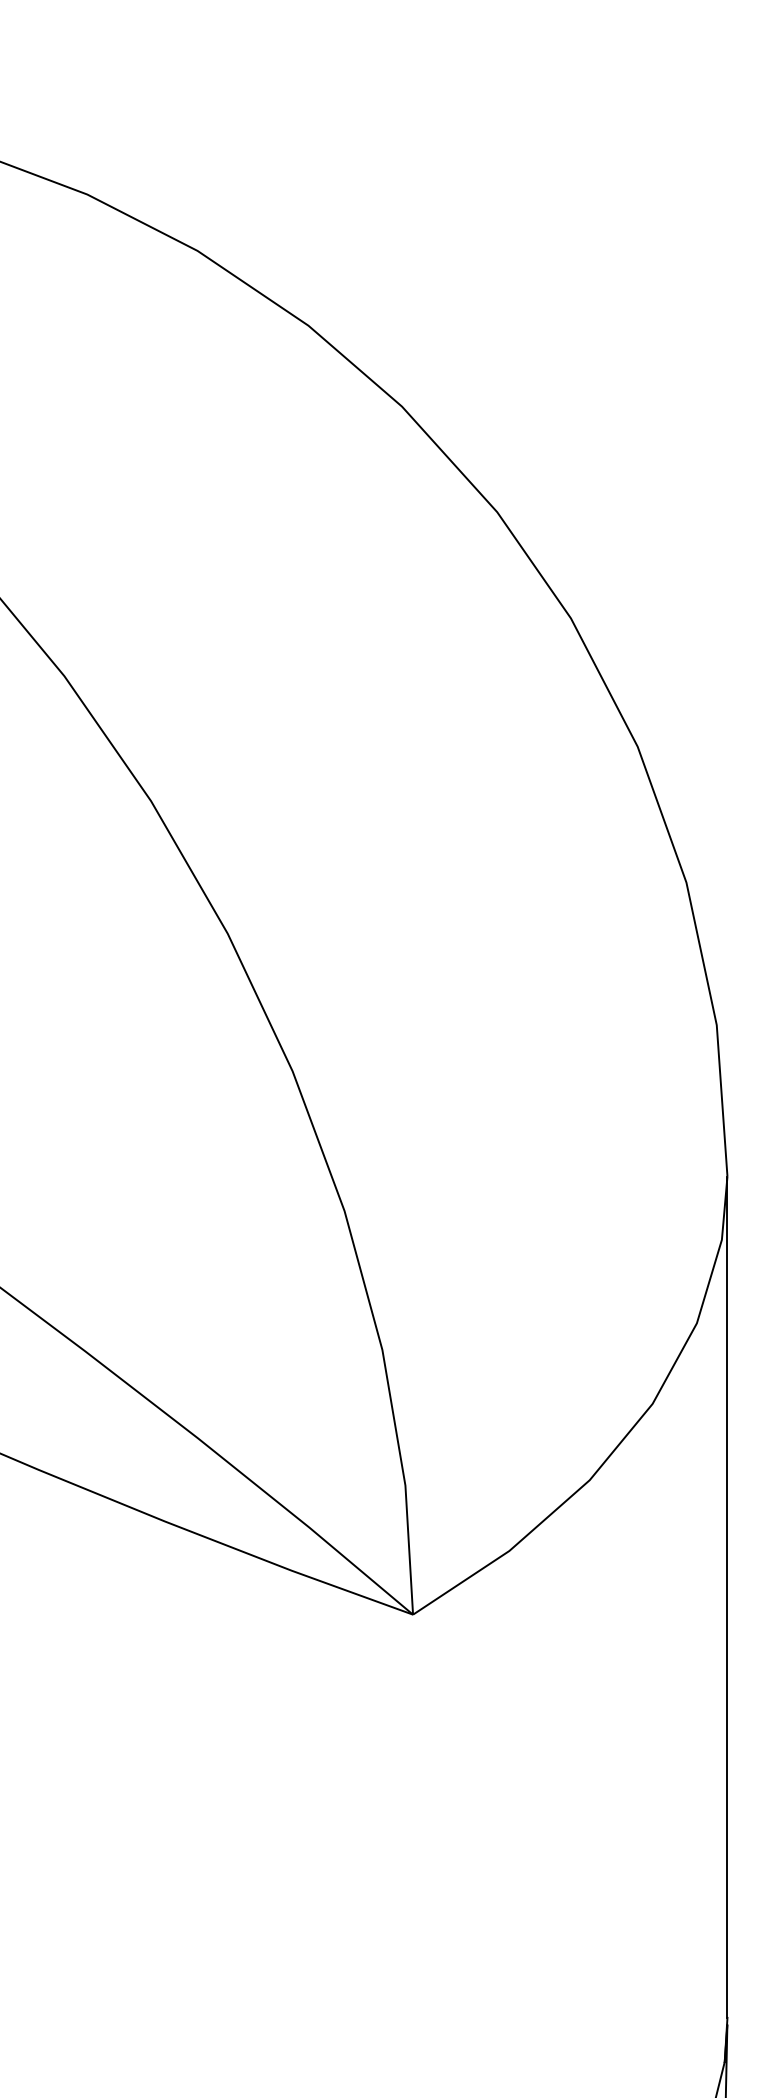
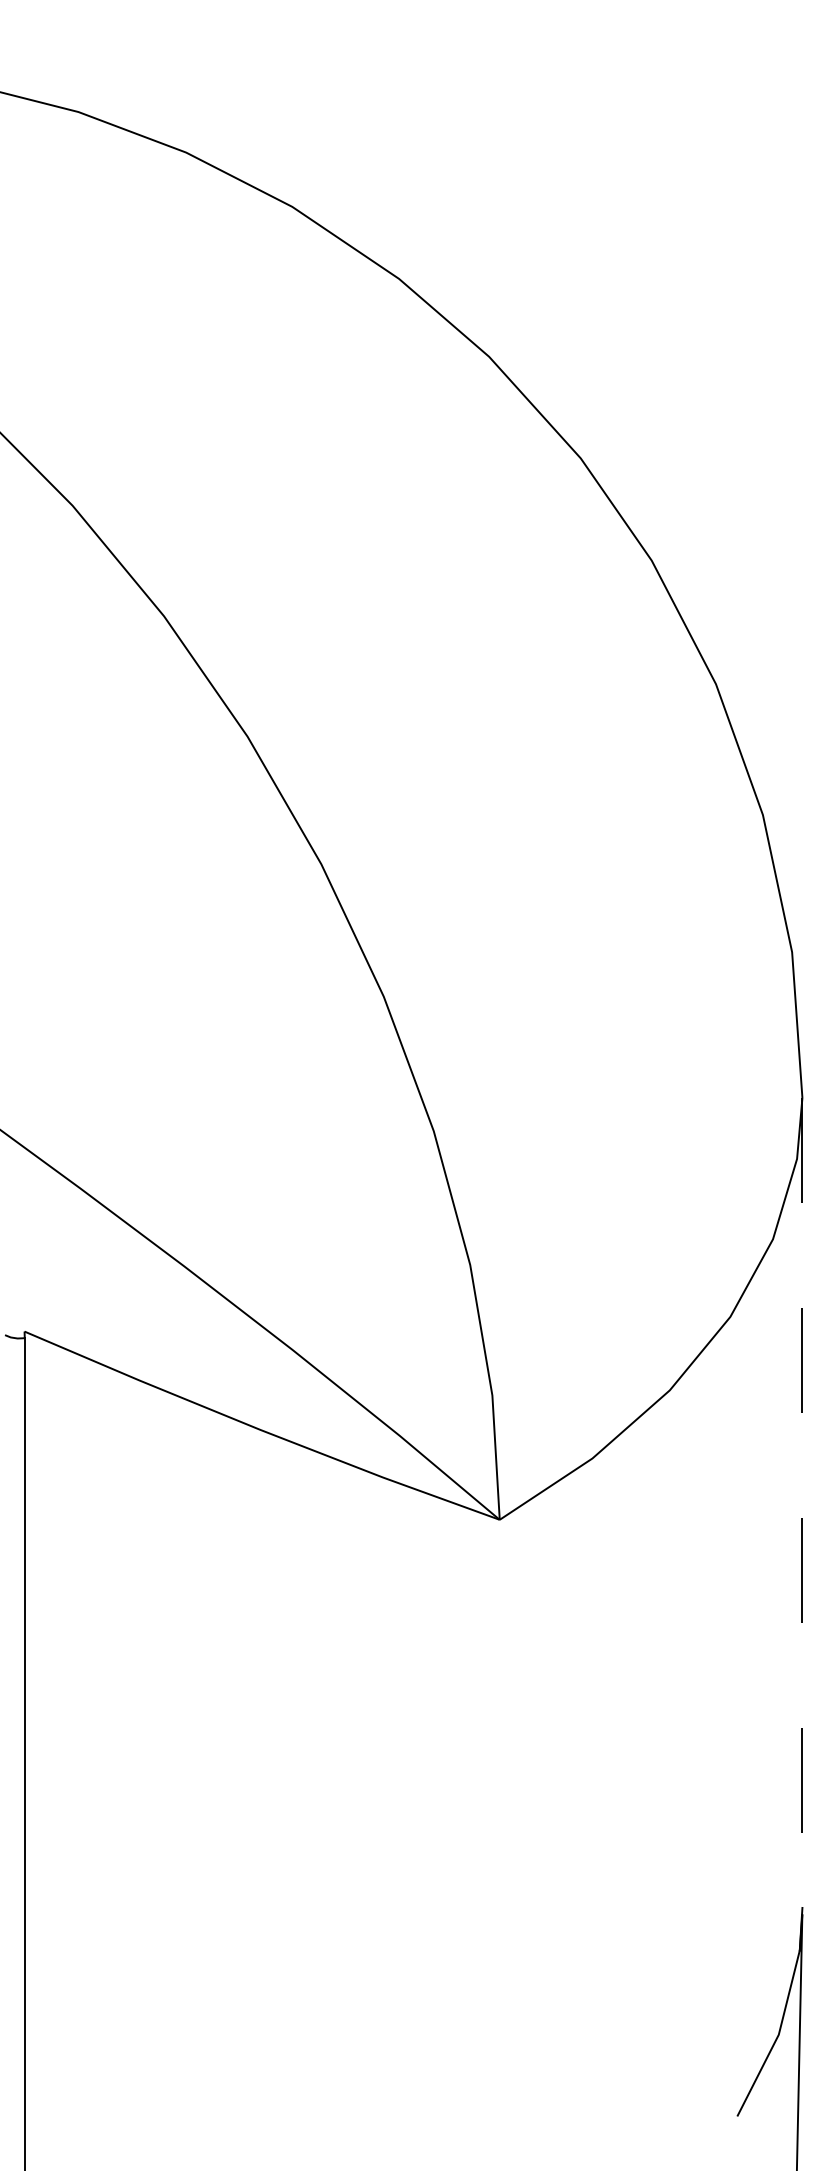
line: (727, 1596) -> (802, 1502), solid -> dashed

